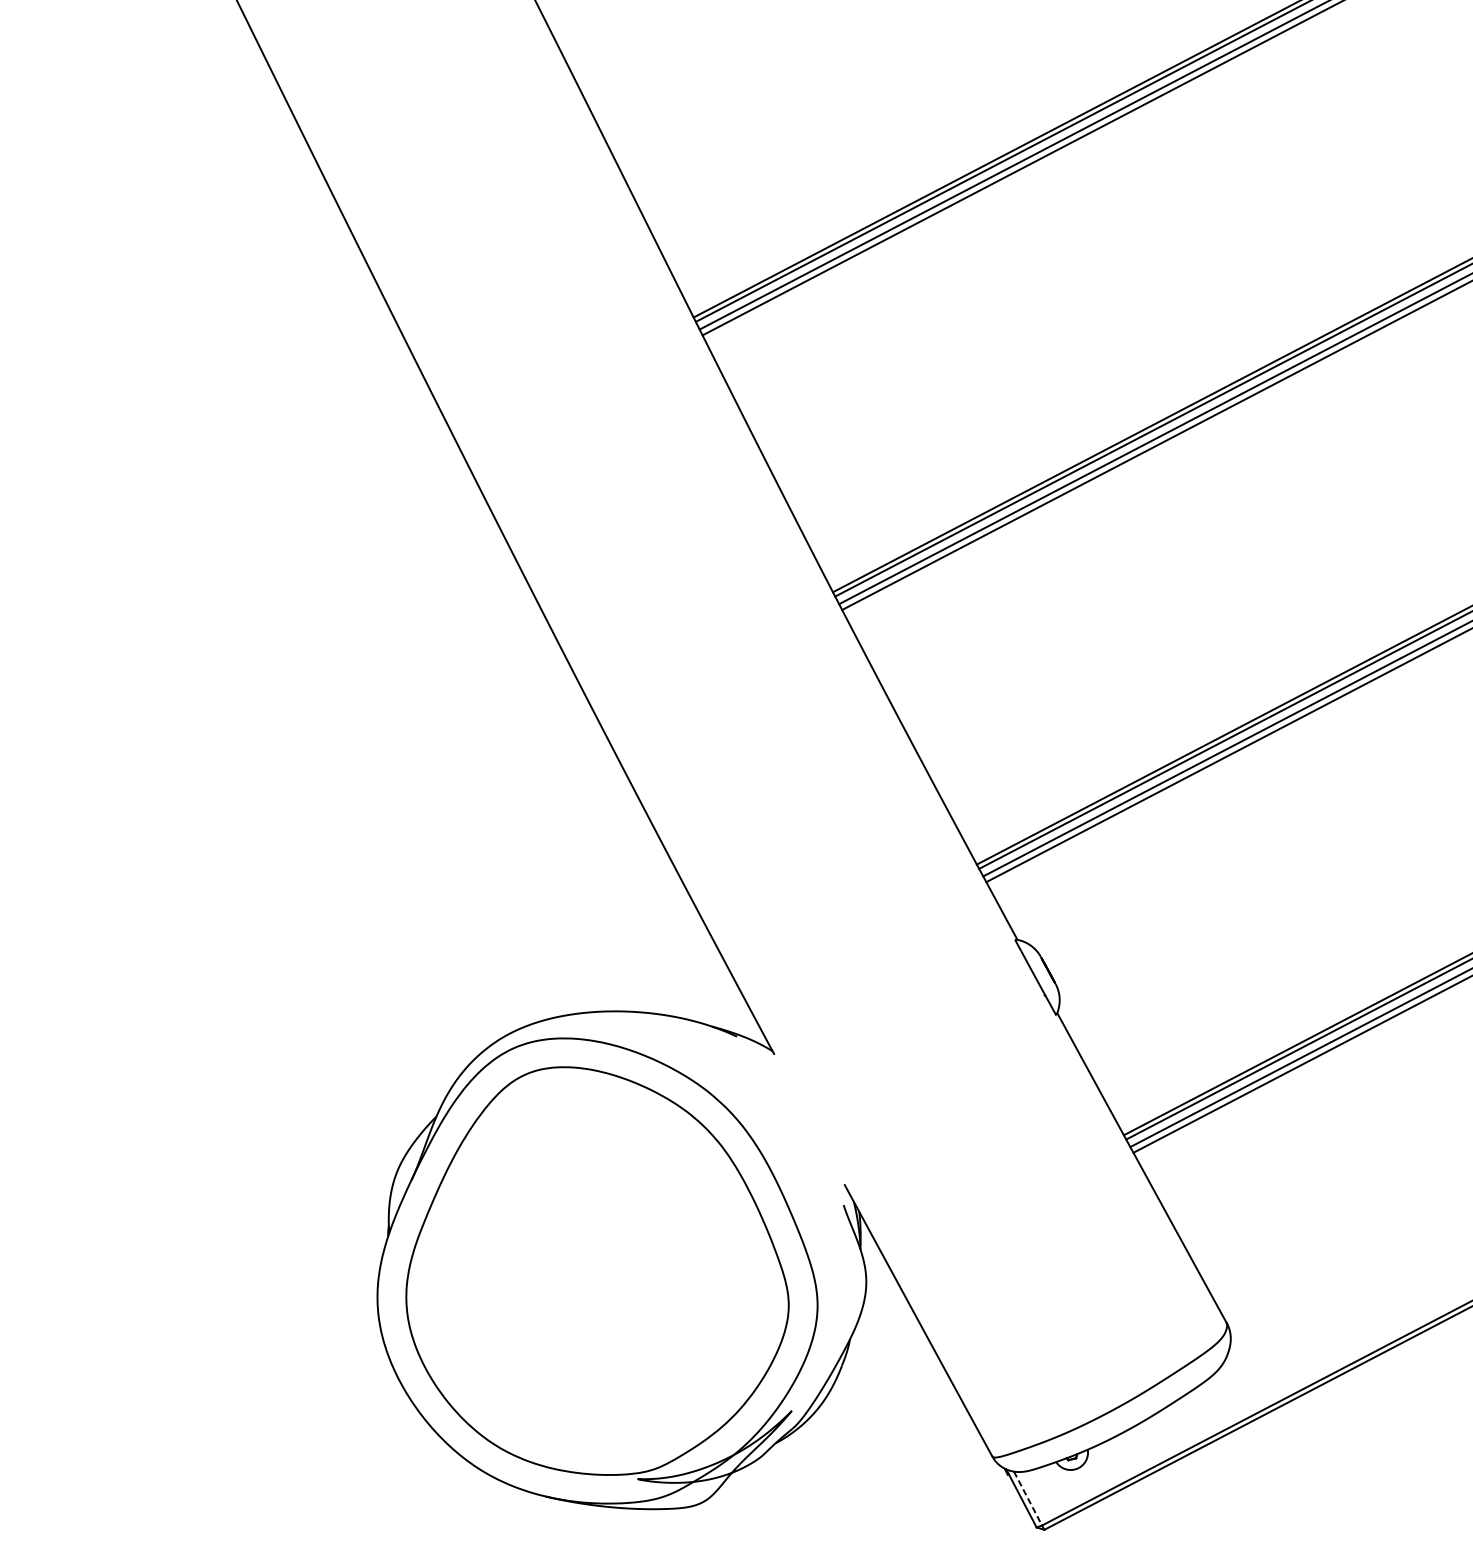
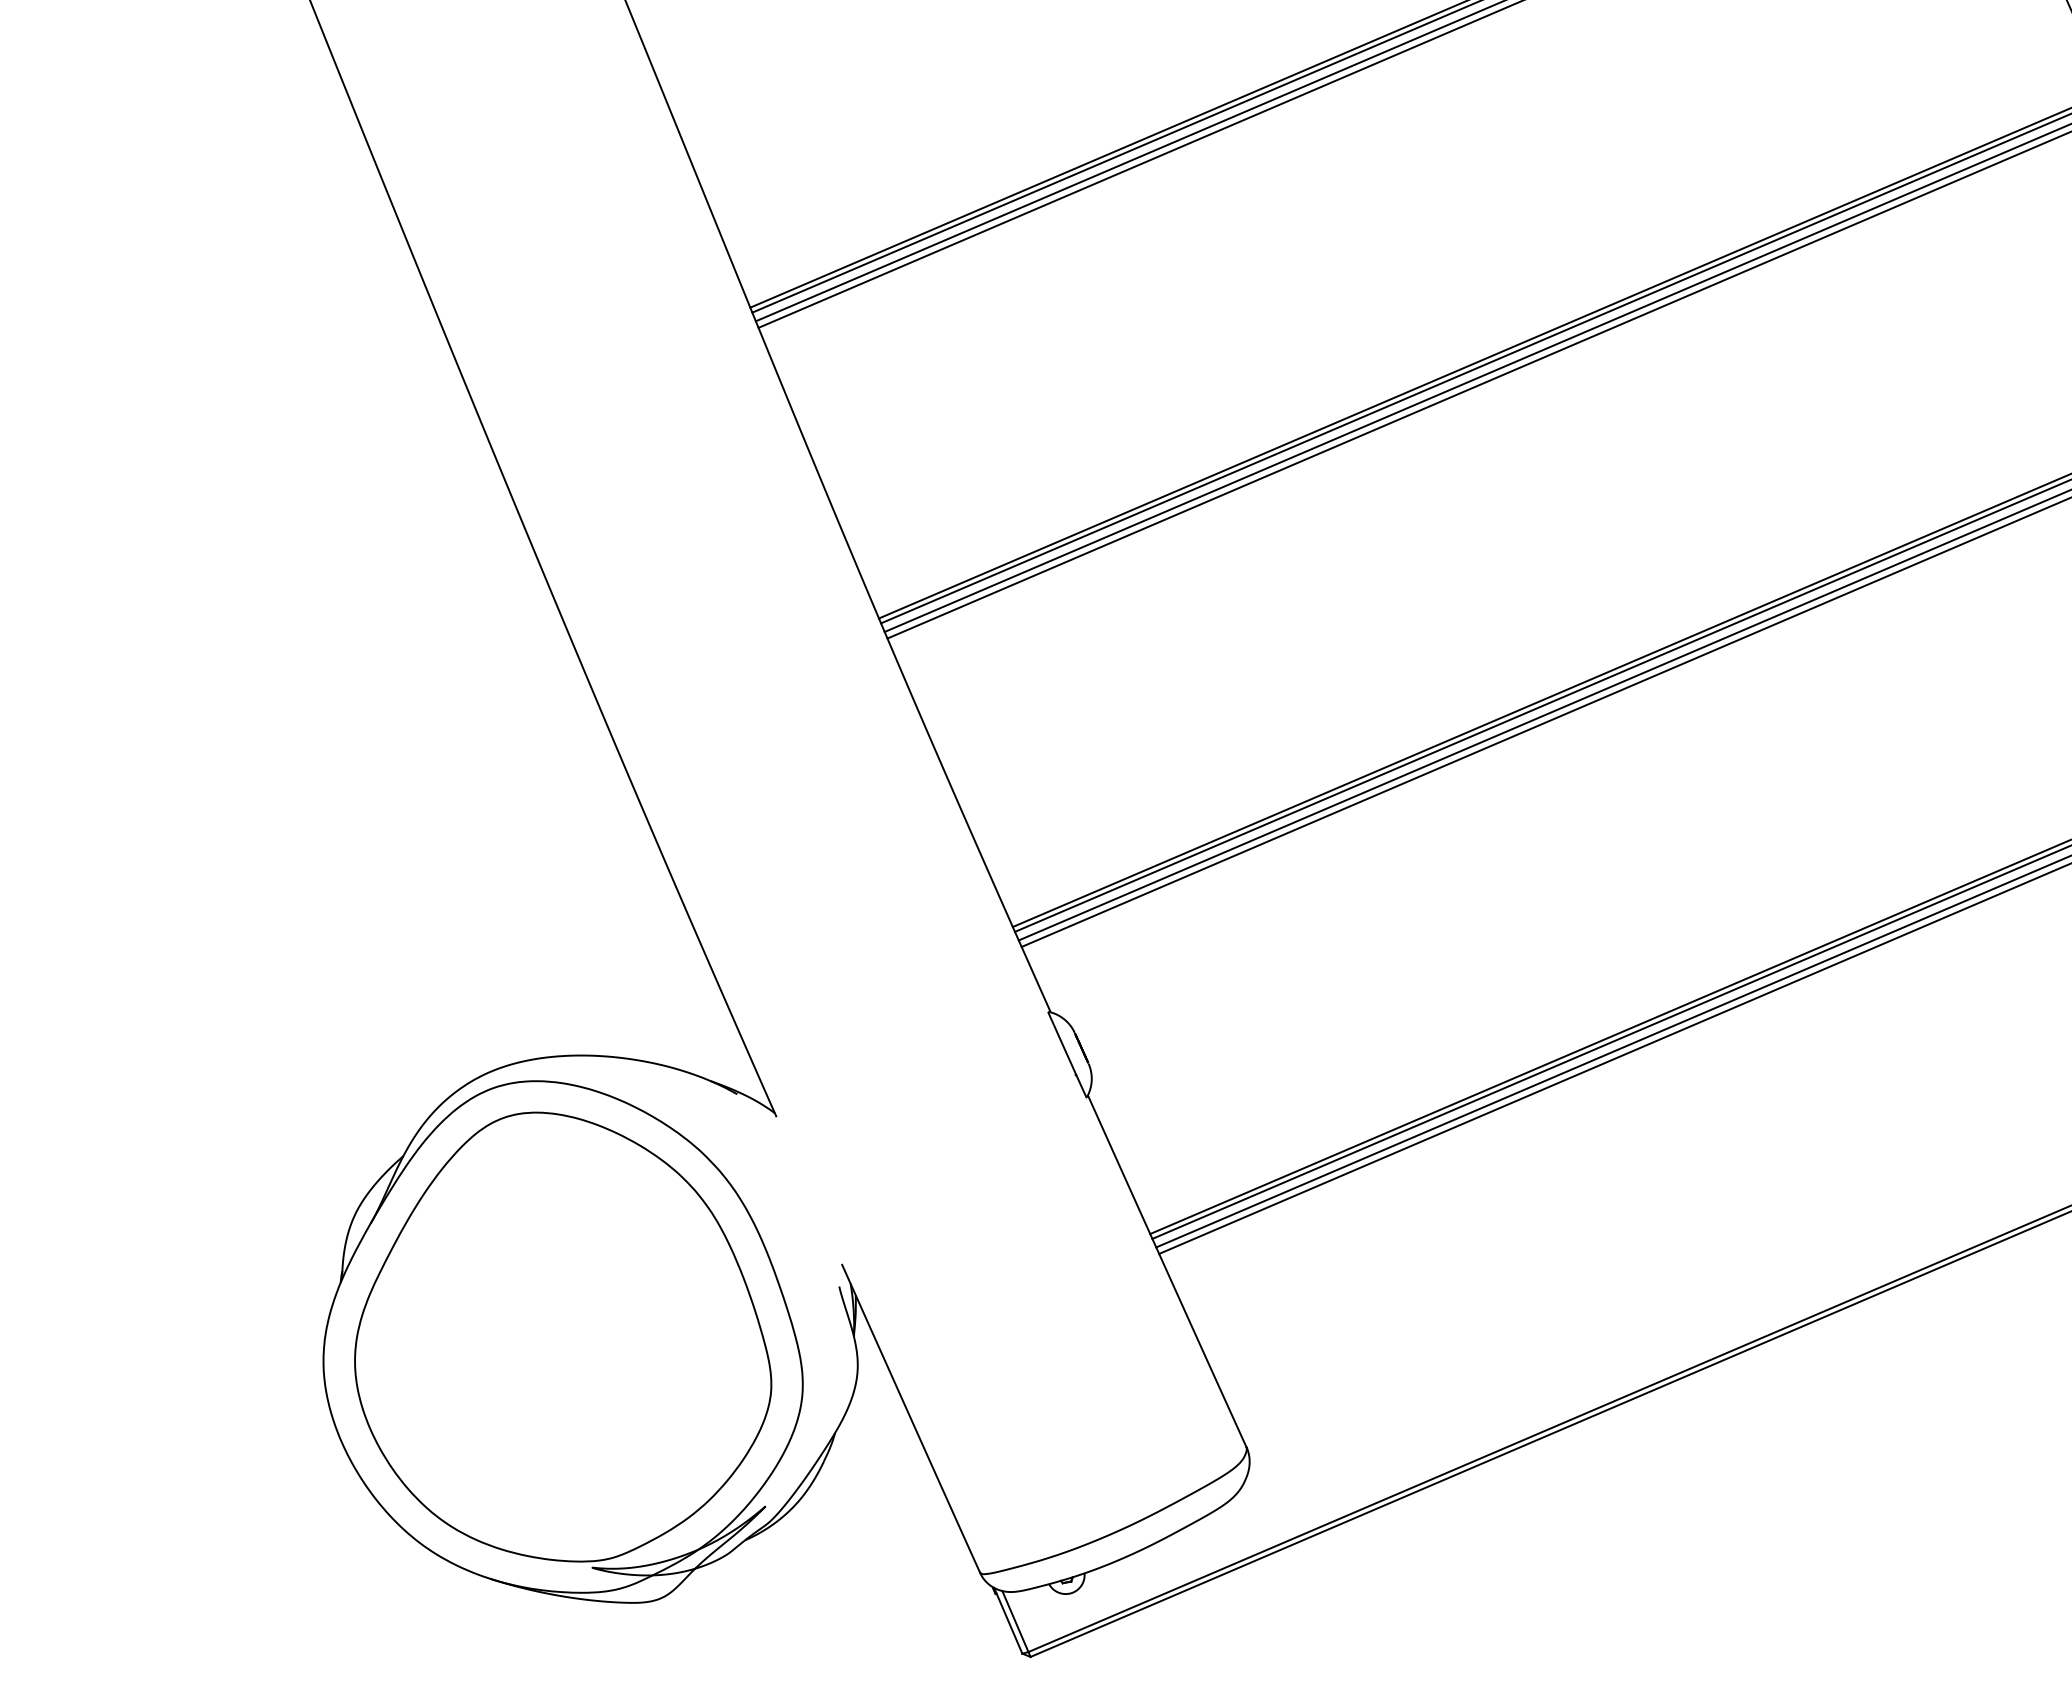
line: (1028, 1498) -> (1015, 1621), dashed -> solid

